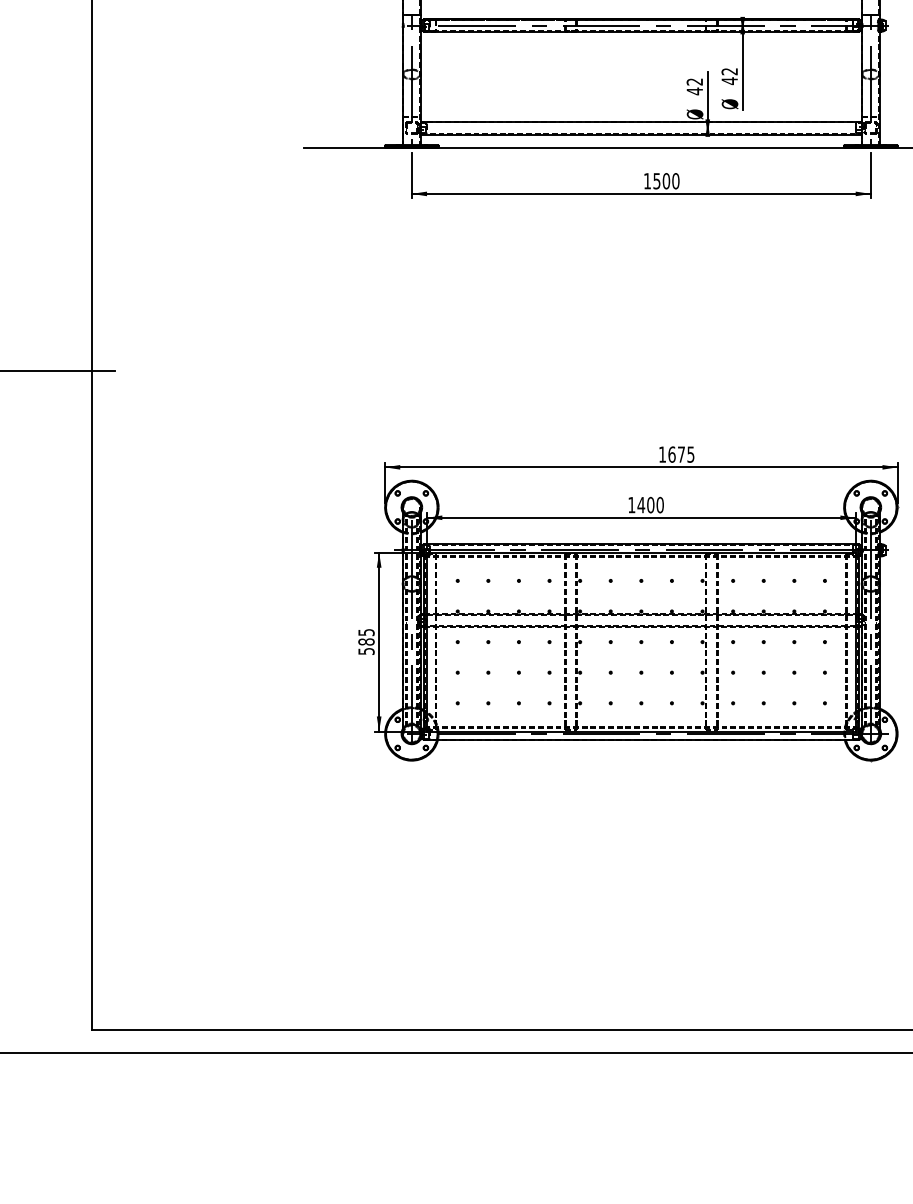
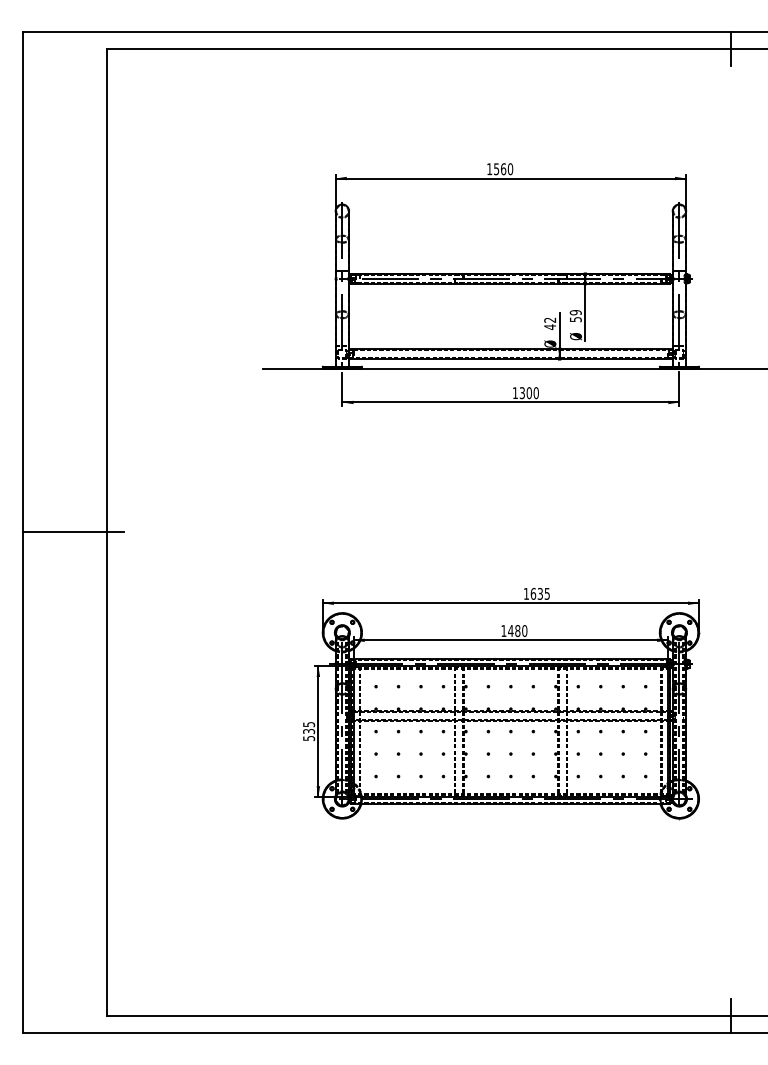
text: (729, 76) -> (575, 316), 42 -> 59
text: (657, 180) -> (522, 392), 1500 -> 1300
text: (680, 454) -> (539, 593), 1675 -> 1635
text: (650, 504) -> (517, 630), 1400 -> 1480
text: (367, 641) -> (309, 731), 585 -> 535

